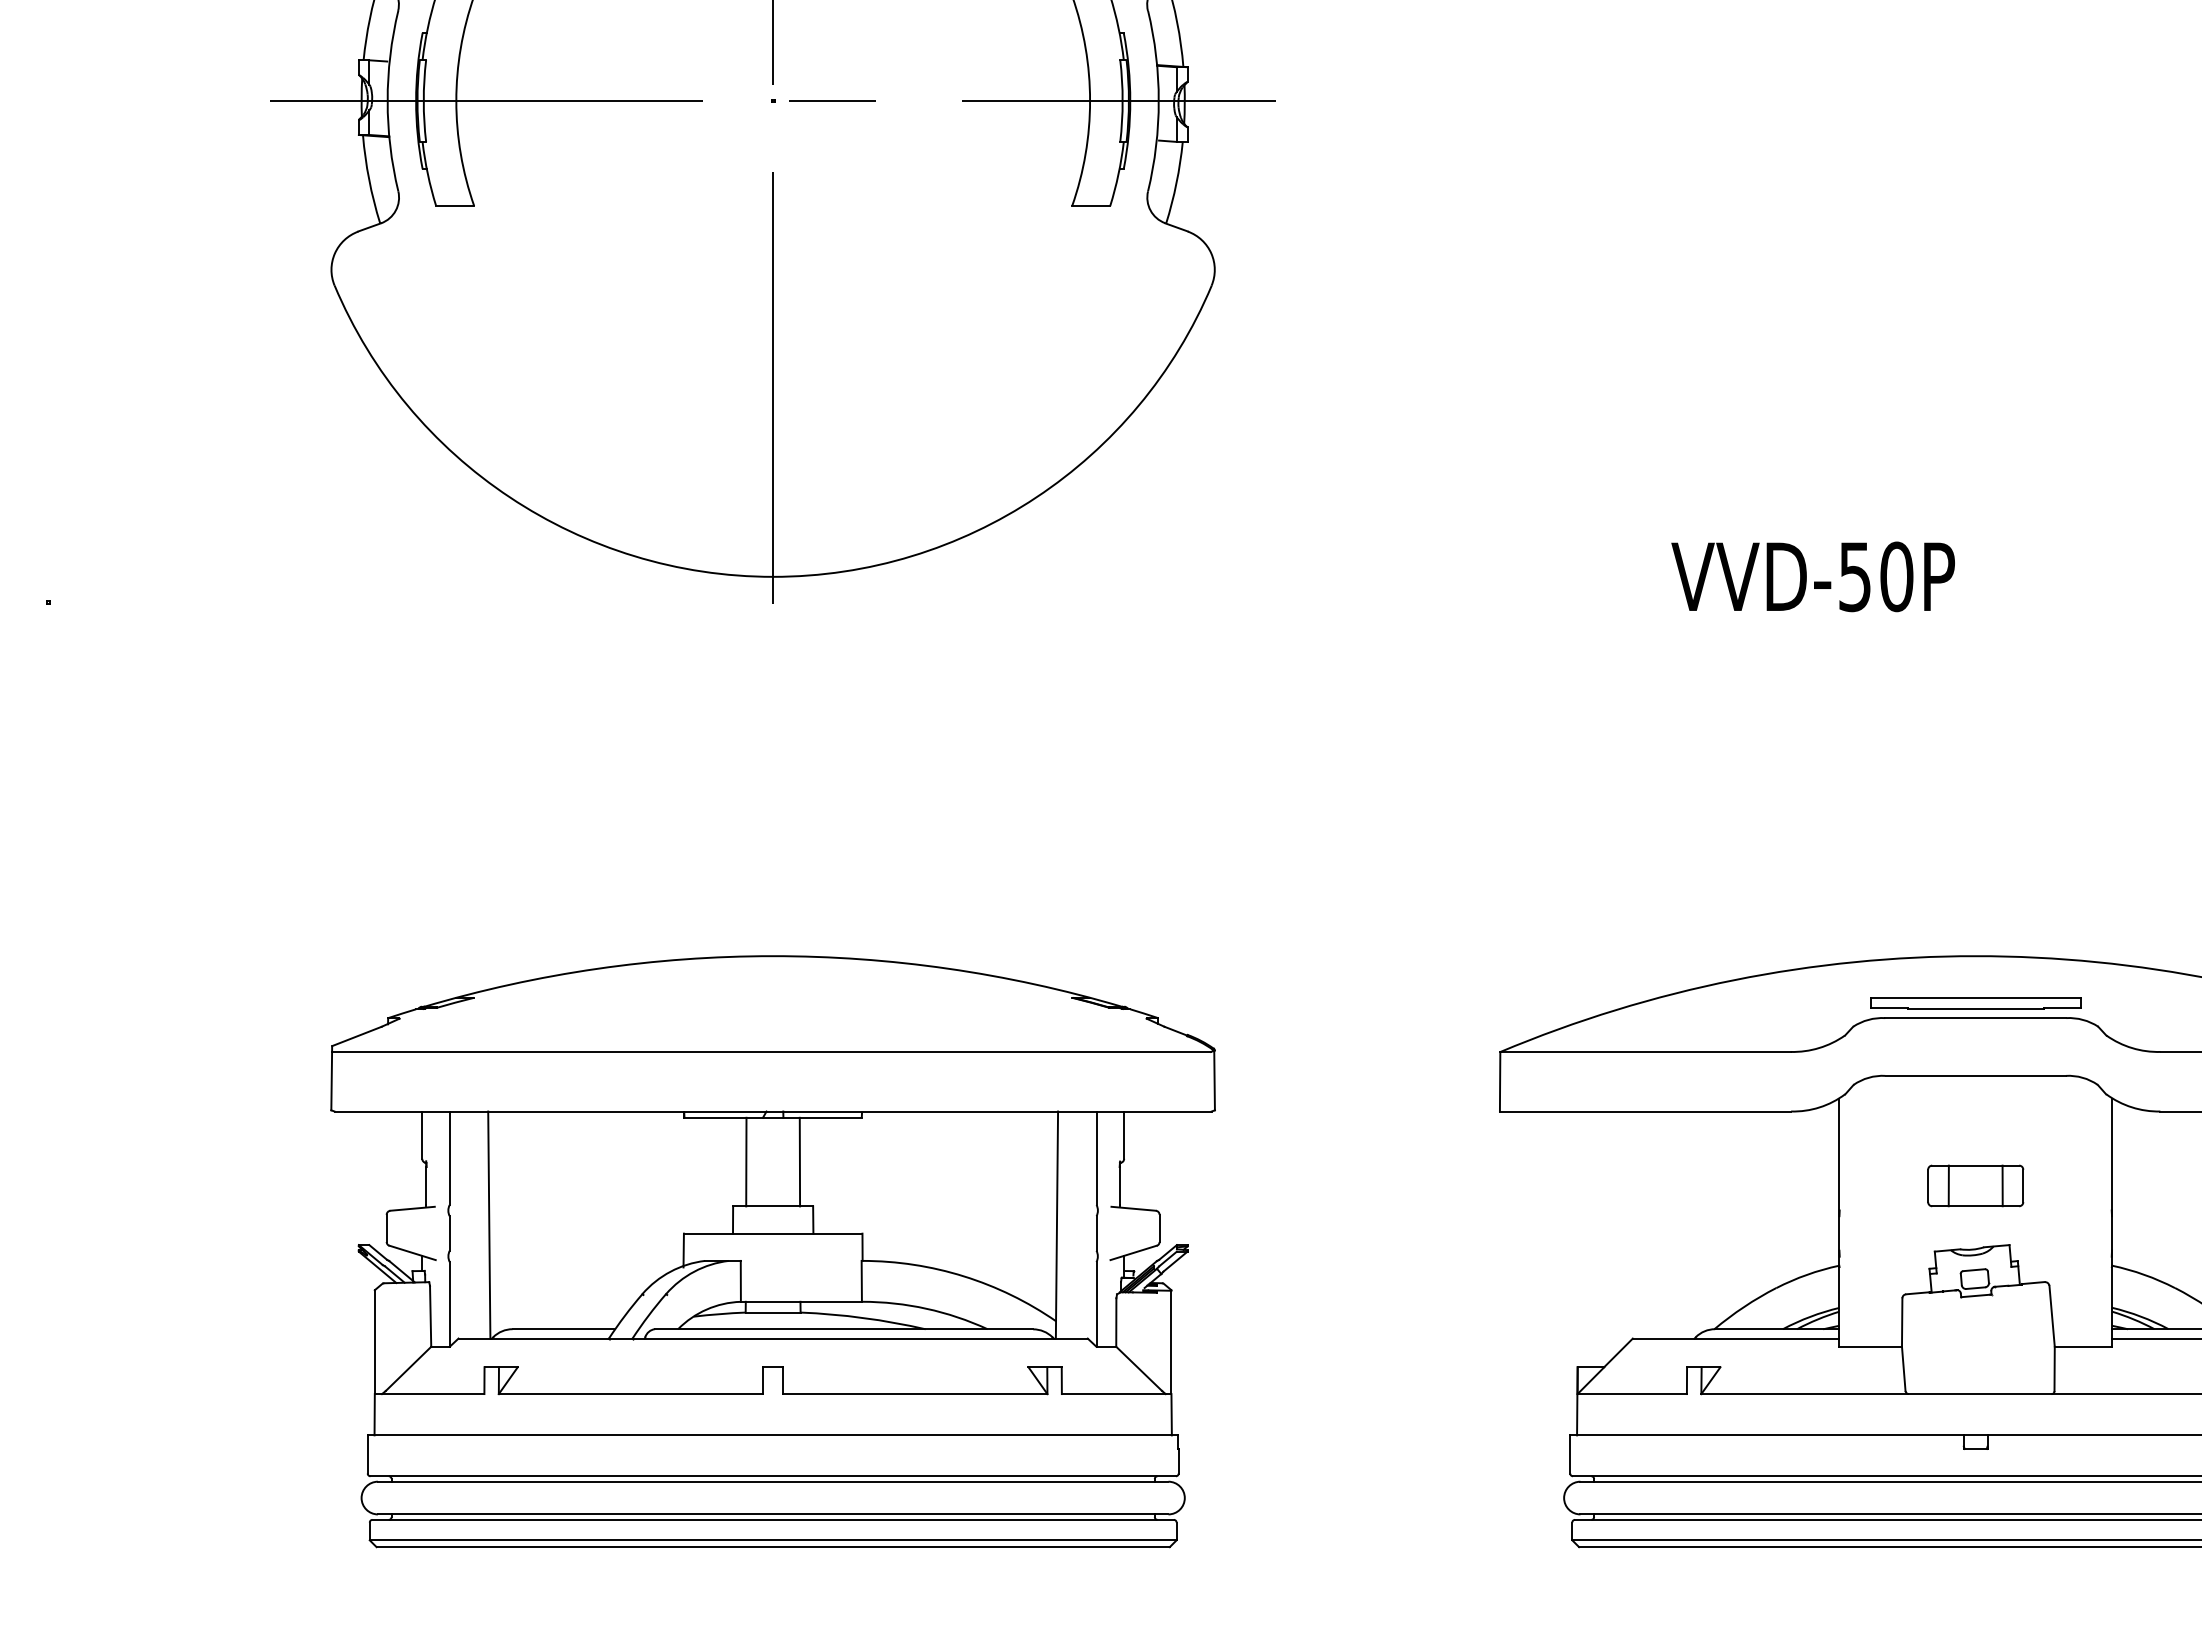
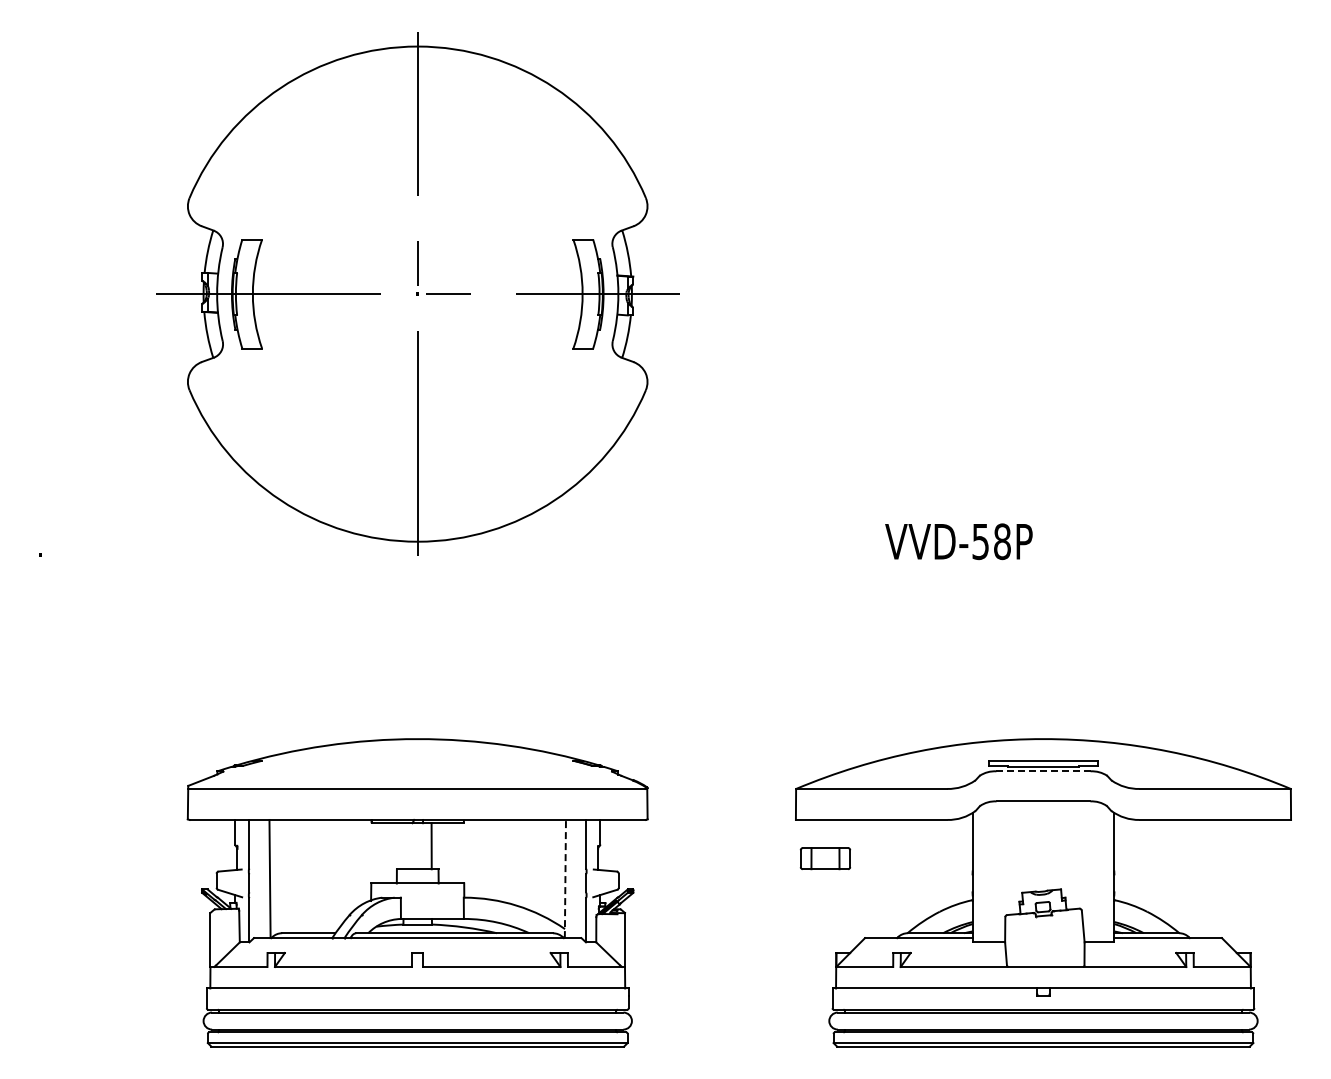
text: (1896, 576) -> (1002, 541), VVD-50P -> VVD-58P
line: (1975, 1018) -> (1043, 771), solid -> dashed
line: (745, 1162) -> (403, 846), removed
part: (1975, 1185) -> (825, 858), moved
line: (1057, 1224) -> (565, 878), solid -> dashed

